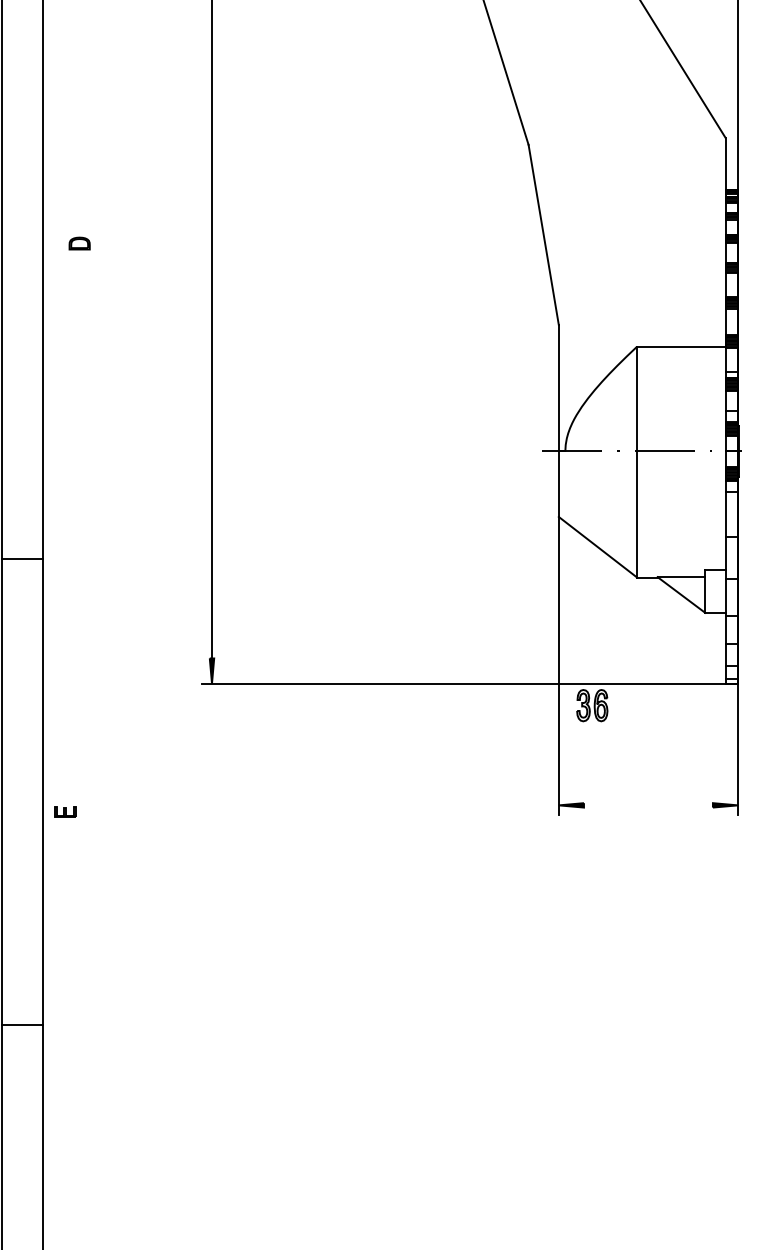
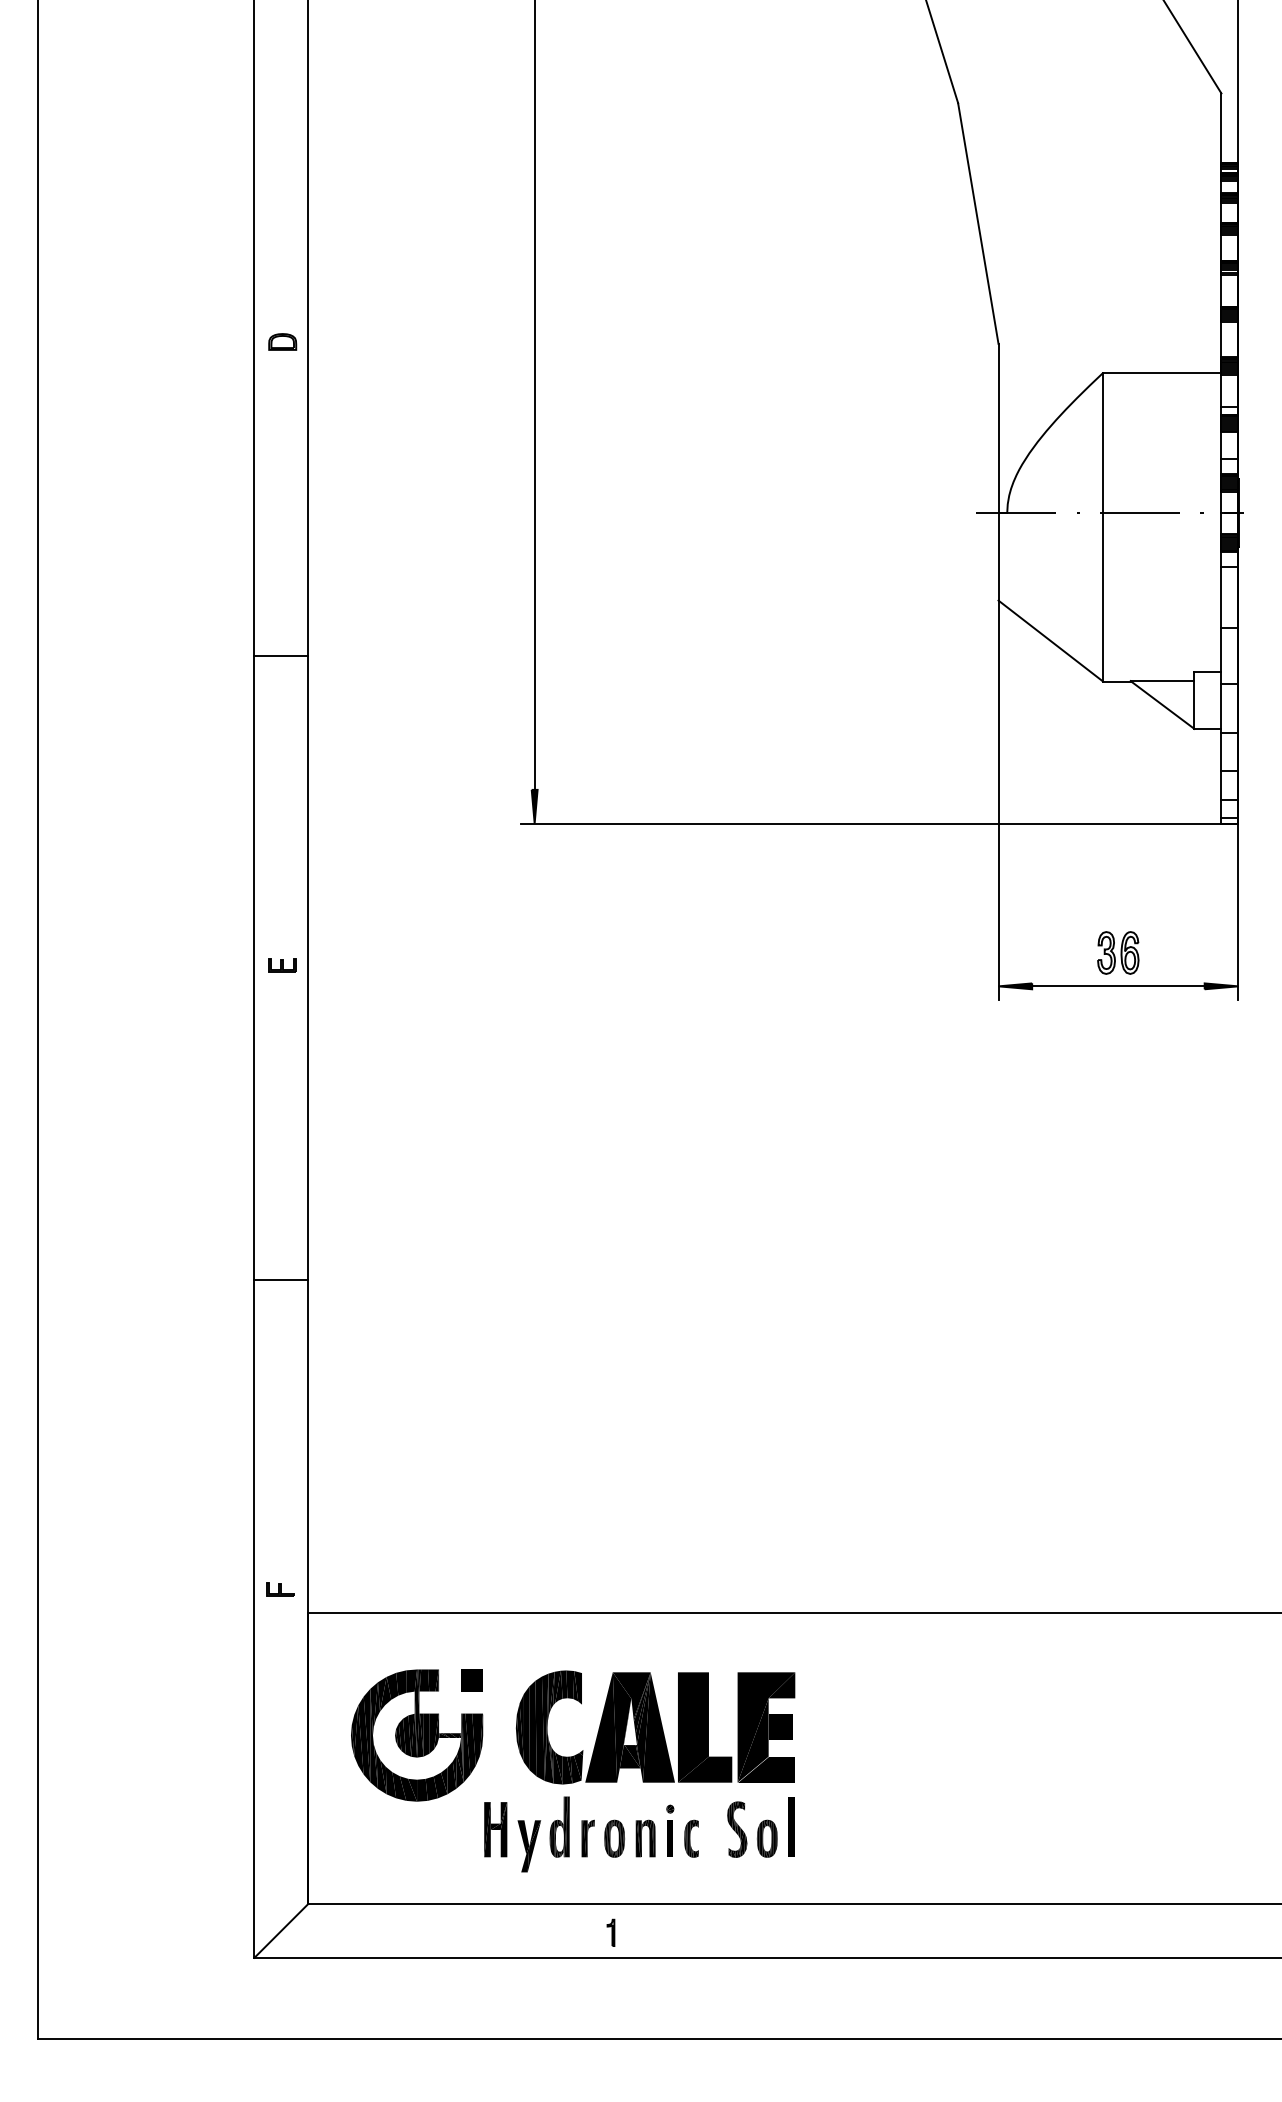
part: (79, 243) -> (282, 341), moved
part: (592, 705) -> (1118, 952), moved
line: (648, 805) -> (1118, 986), added
part: (65, 812) -> (282, 965), moved

